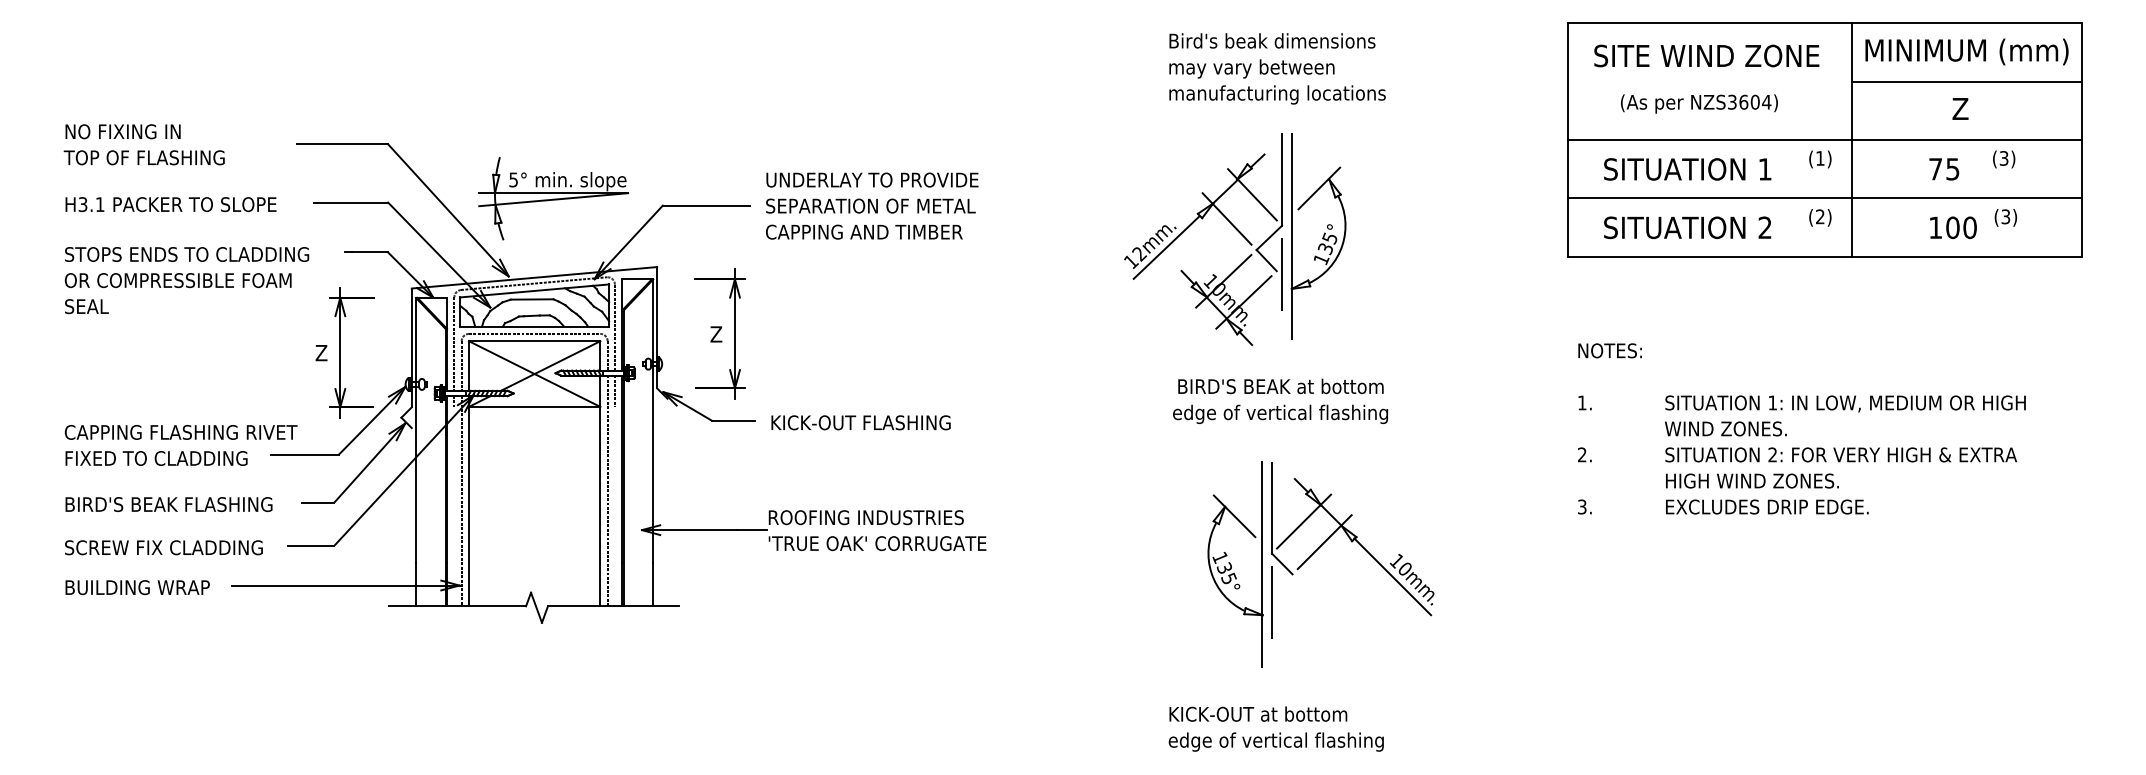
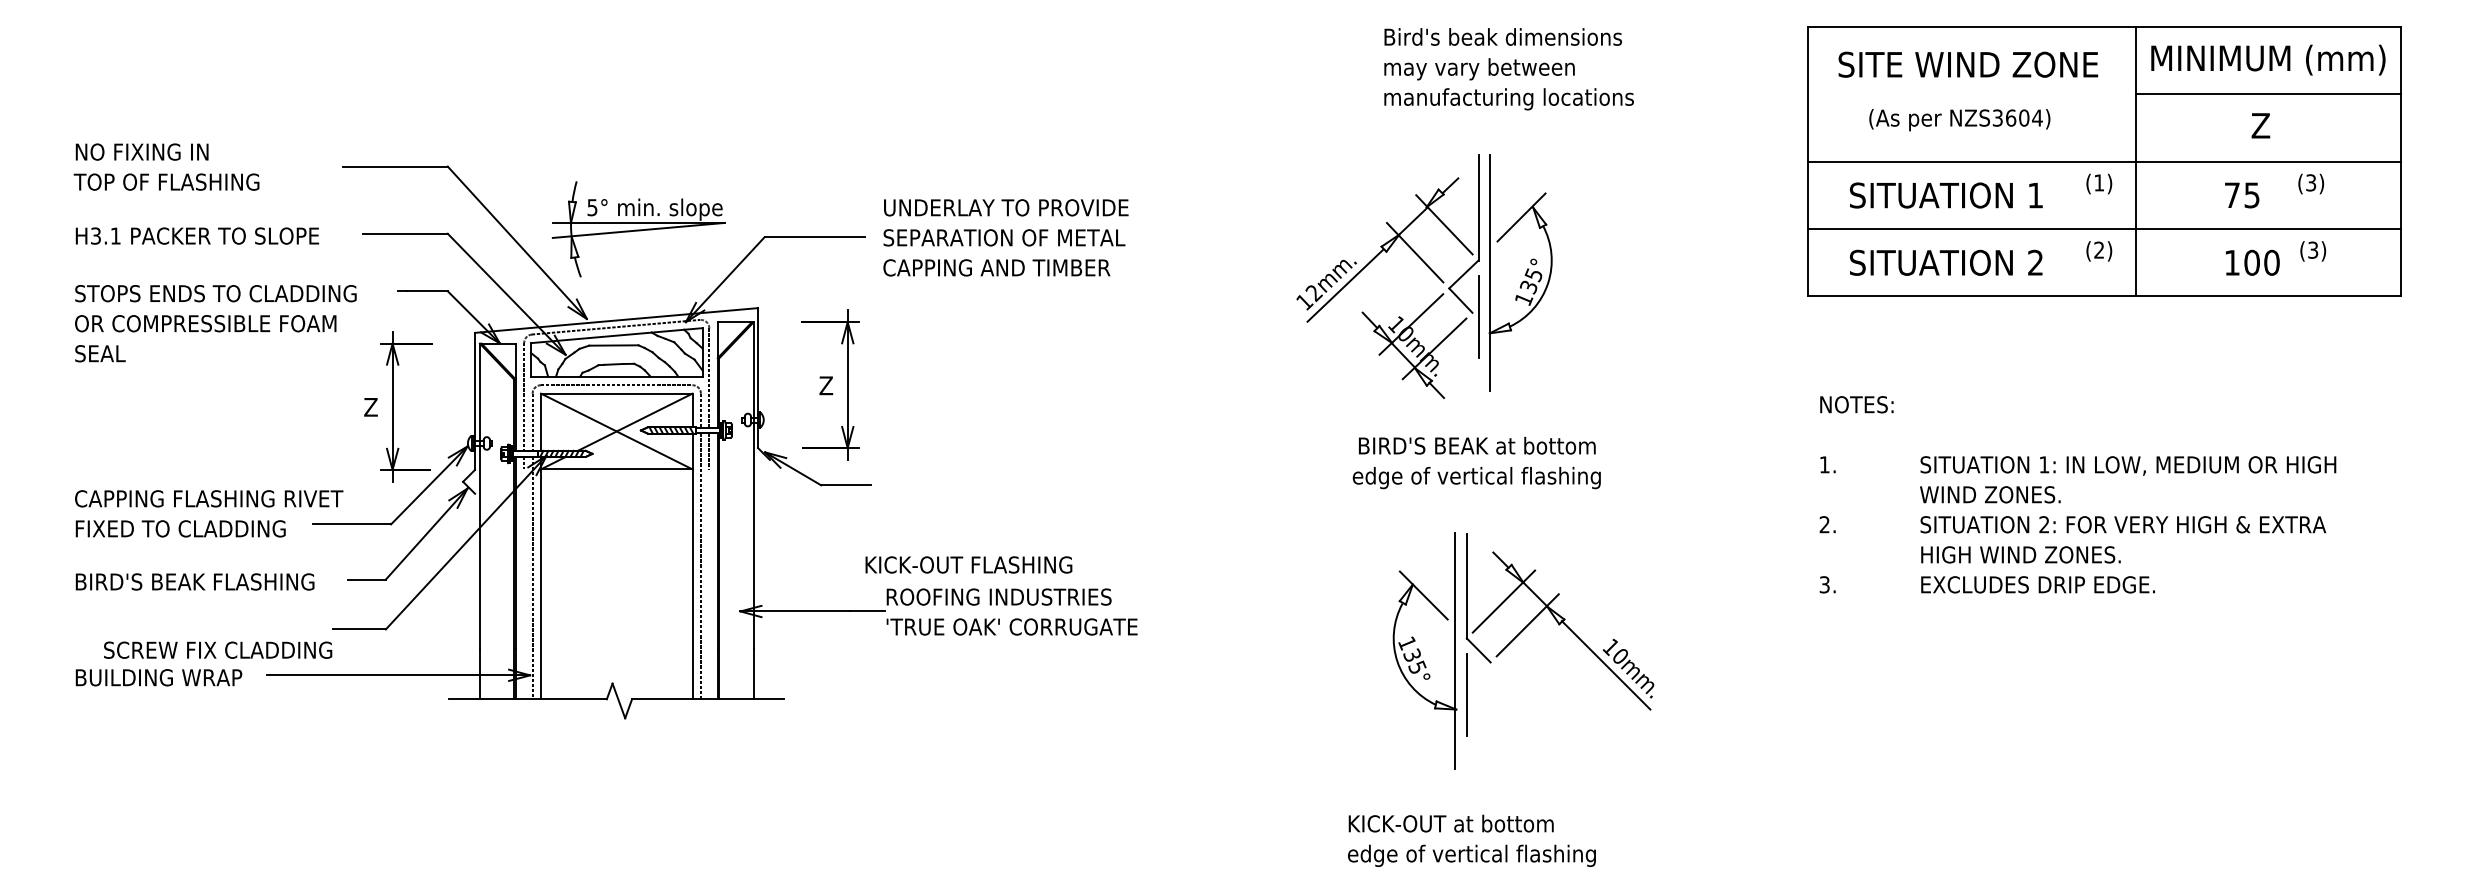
text: (1277, 68) -> (1509, 68), moved
text: (860, 422) -> (968, 564), moved
text: (163, 547) -> (217, 649), moved

